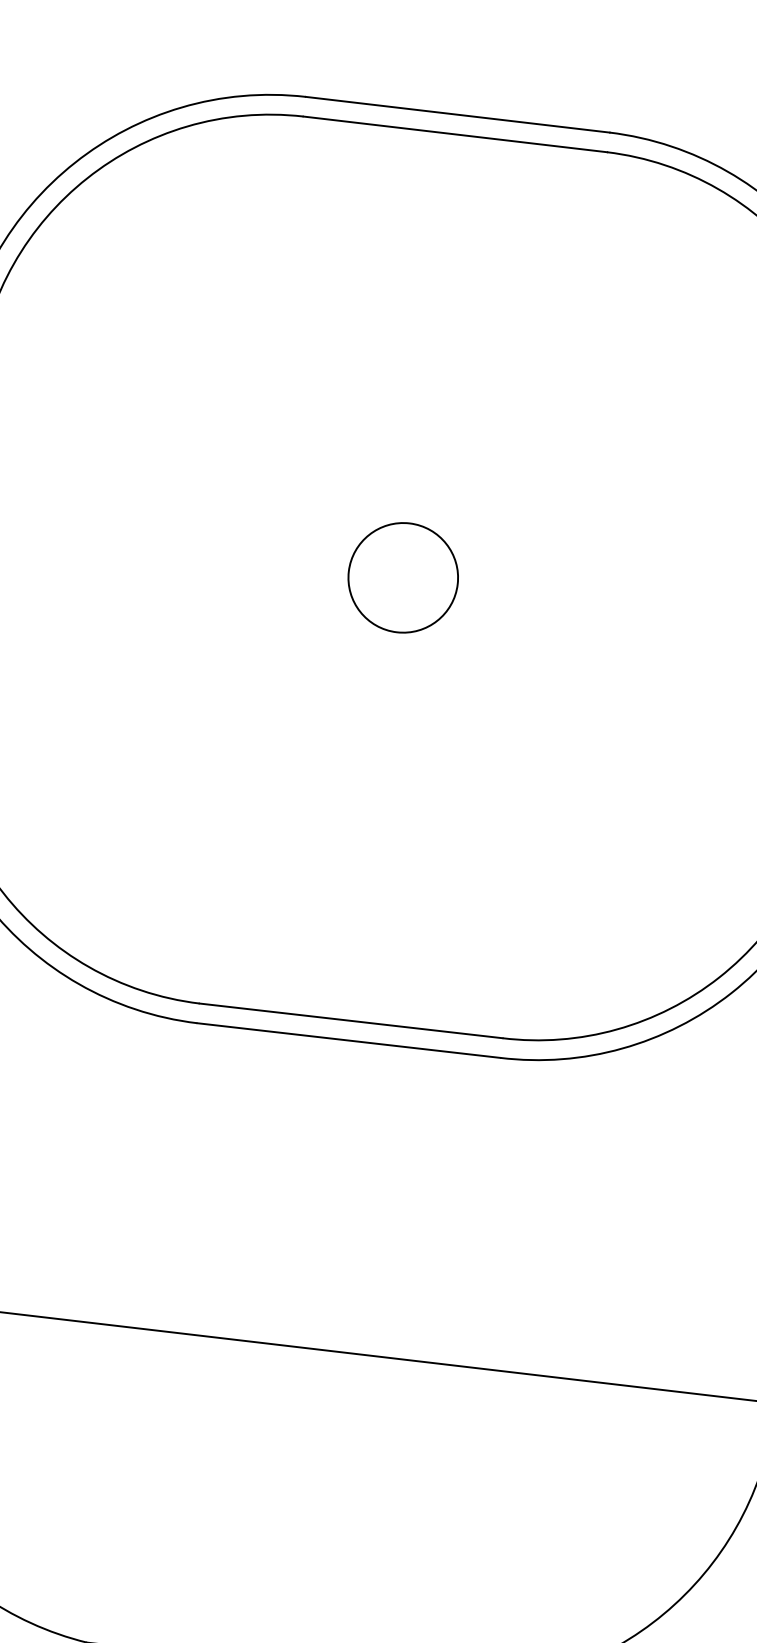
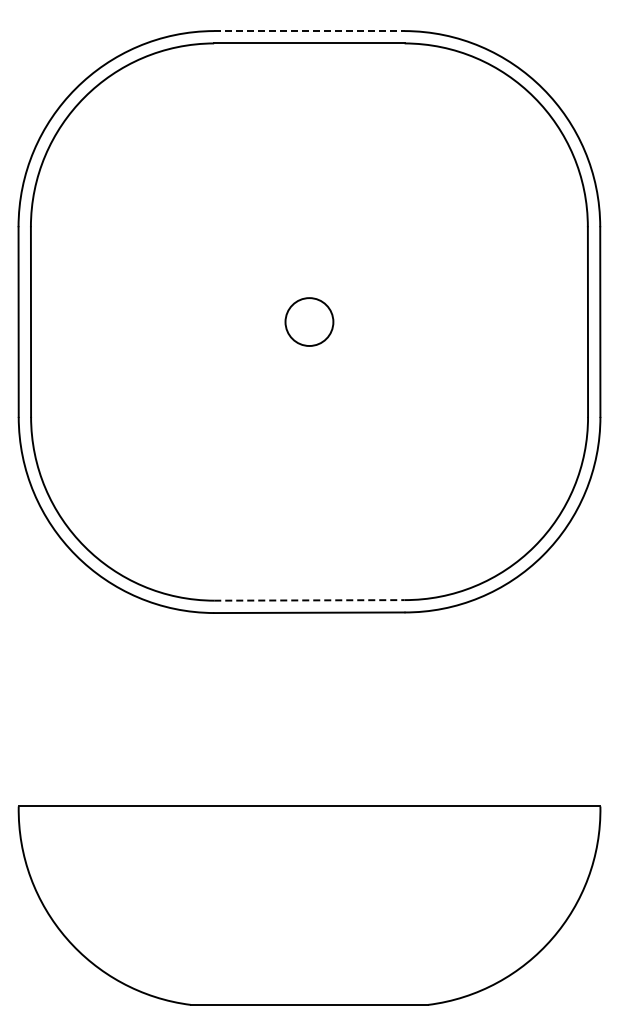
line: (459, 115) -> (310, 31), solid -> dashed
circle: (403, 576) -> (309, 321), size x0.7
line: (351, 1021) -> (309, 600), solid -> dashed

